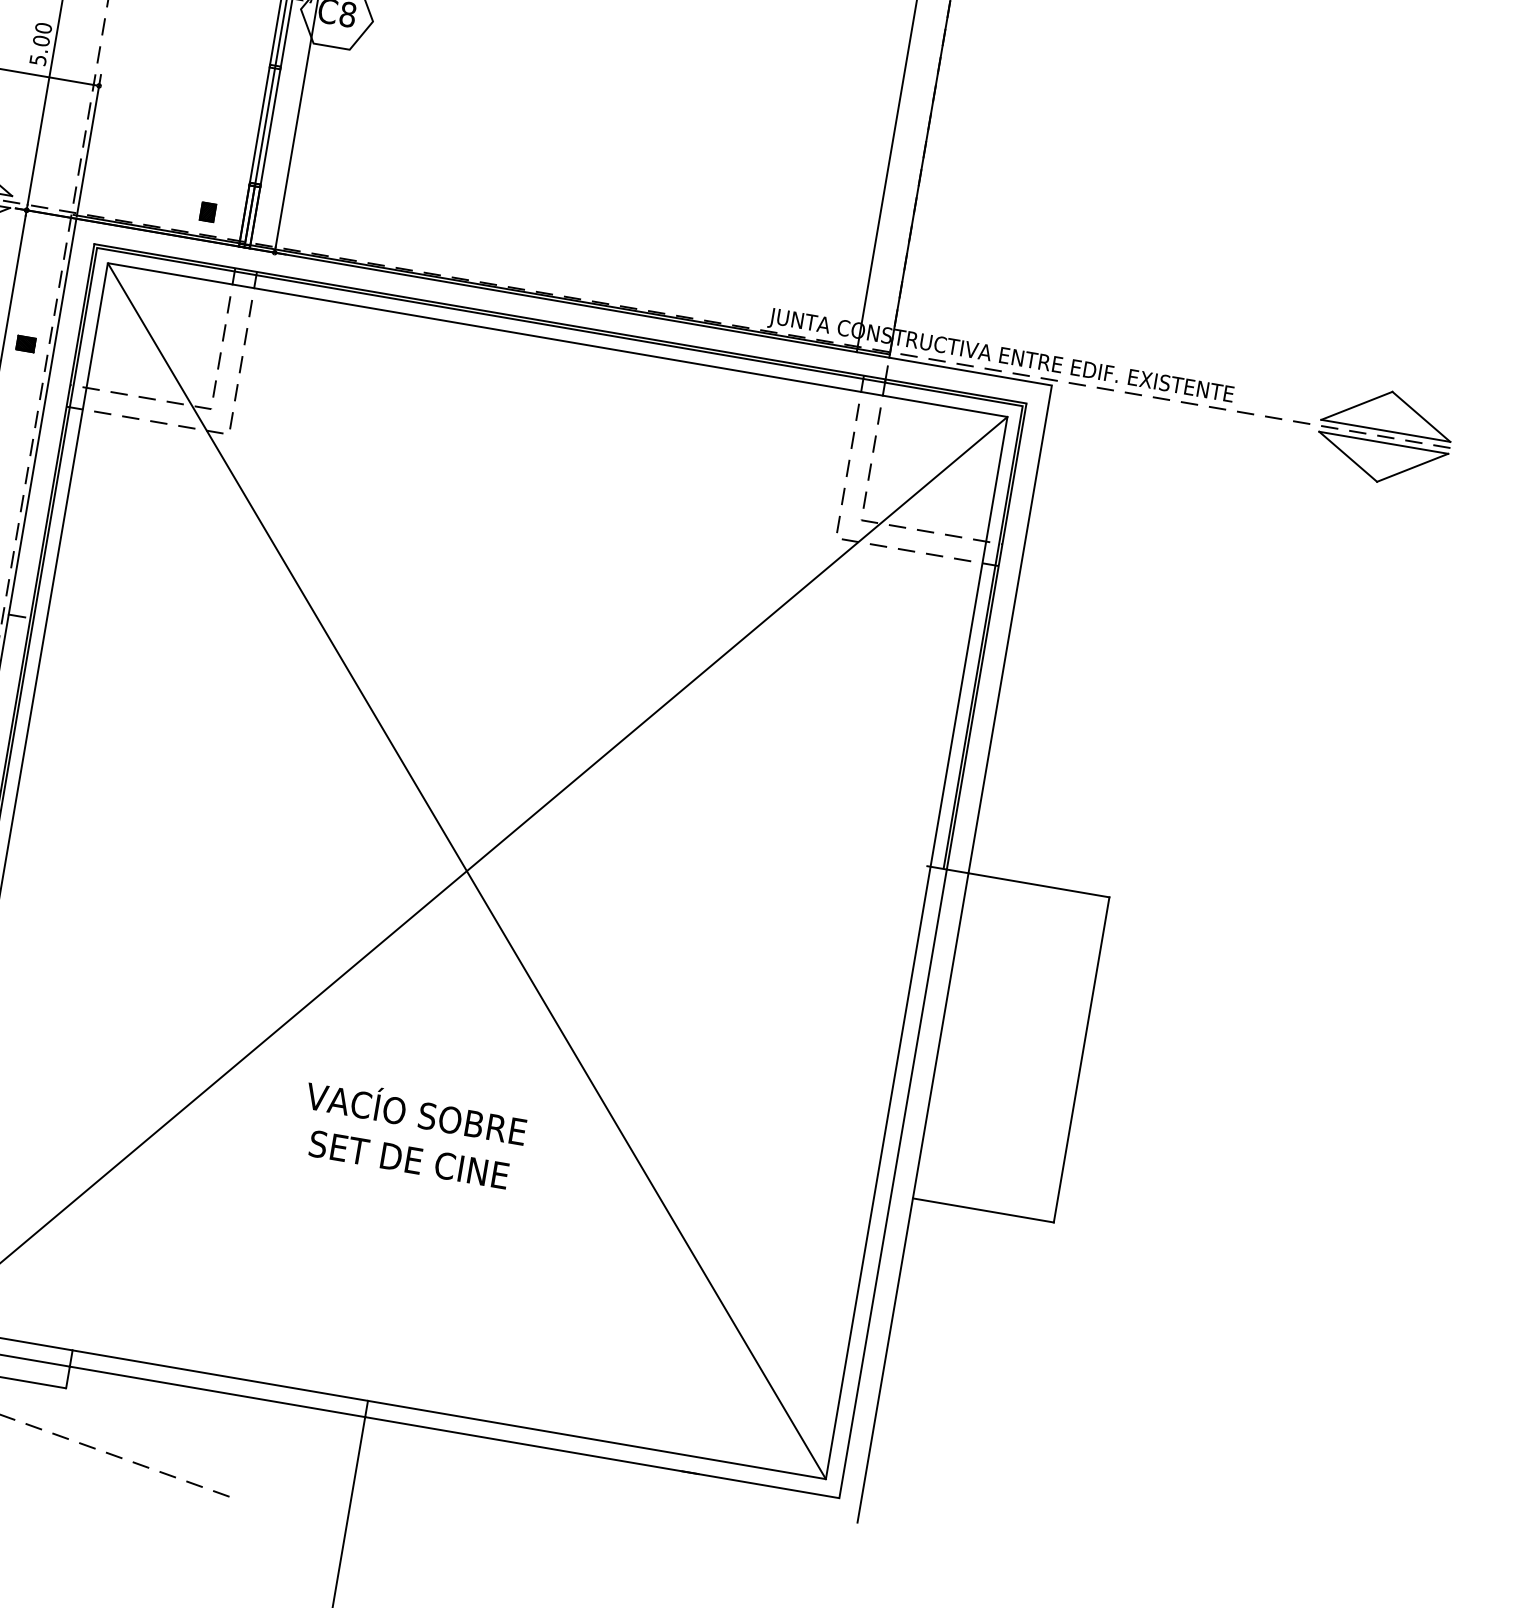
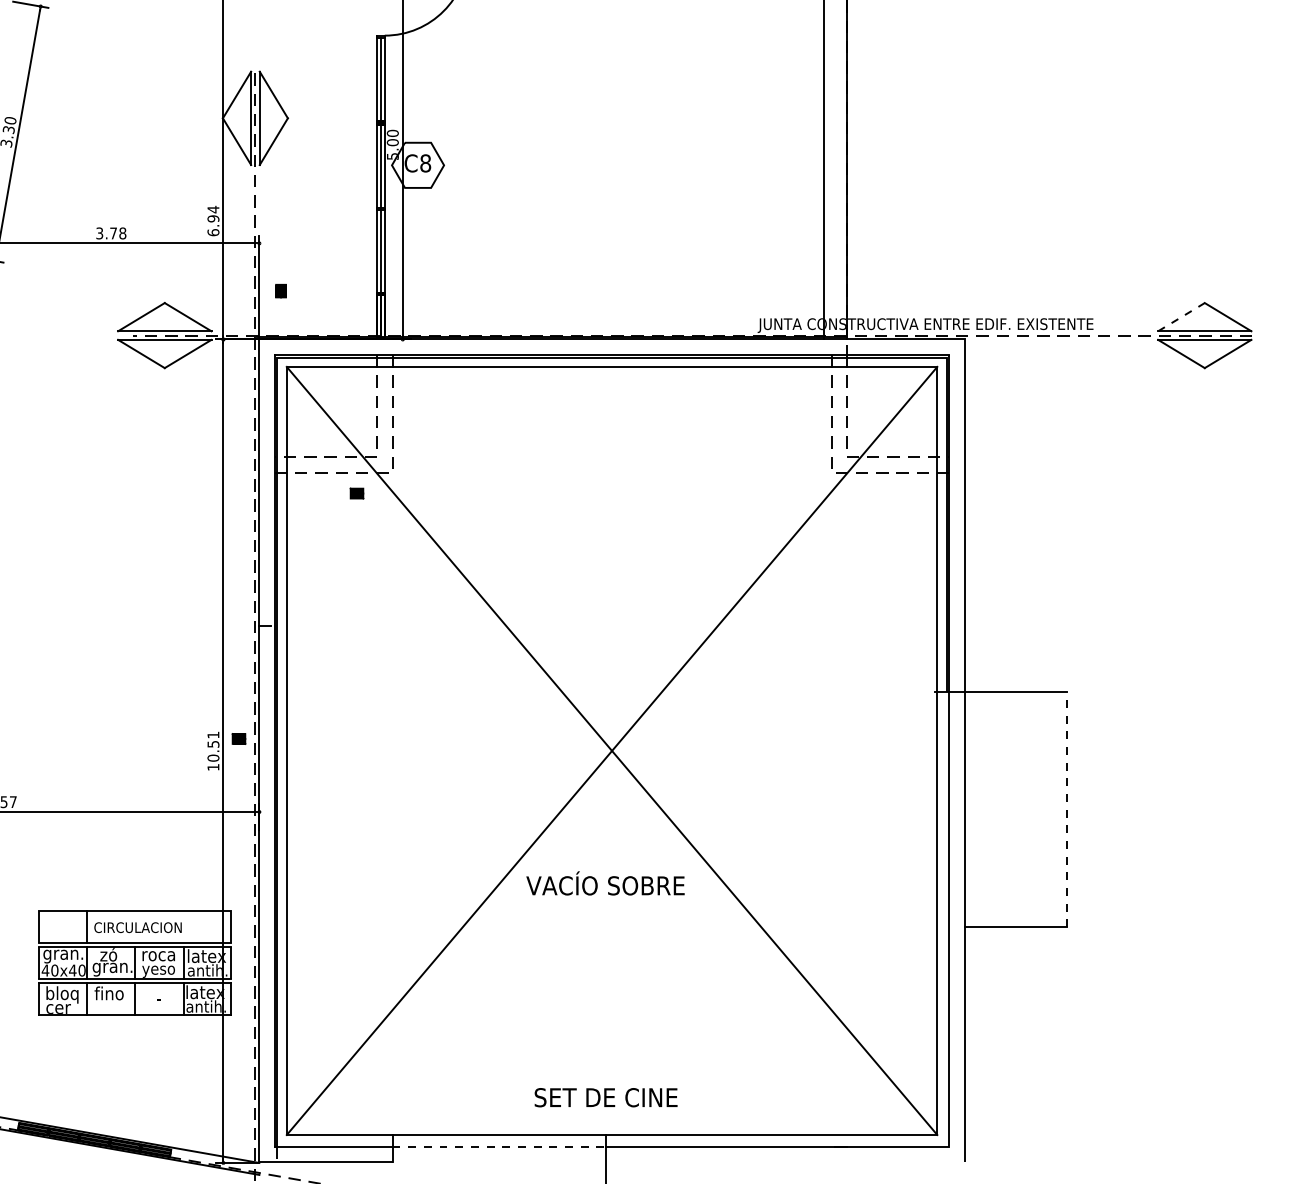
text: (41, 43) -> (213, 220), 5.00 -> 6.94
part: (207, 212) -> (280, 291), moved
part: (25, 343) -> (356, 493), moved
line: (1357, 404) -> (1181, 316), solid -> dashed
line: (1081, 1059) -> (1066, 809), solid -> dashed
text: (416, 1110) -> (605, 883), moved
text: (408, 1159) -> (605, 1097), moved
line: (217, 1391) -> (499, 1146), solid -> dashed

